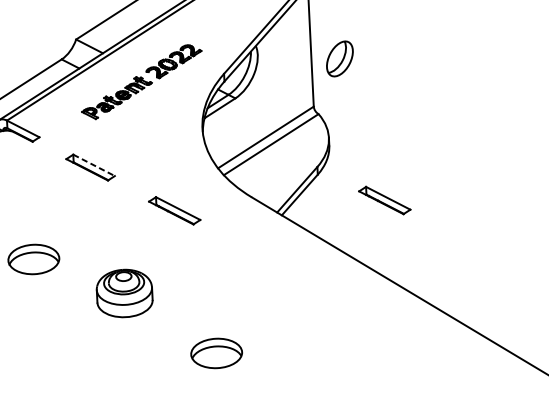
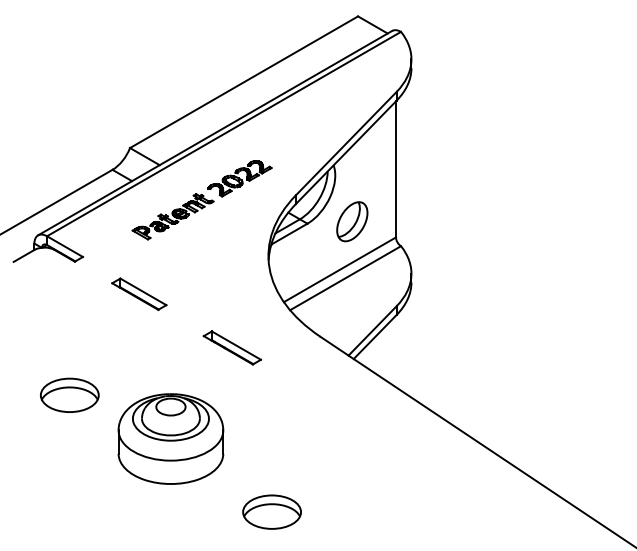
part: (340, 58) -> (352, 221), moved
line: (94, 165) -> (143, 291), dashed -> solid
part: (384, 200) -> (471, 347), removed
part: (124, 293) -> (170, 438), size x1.67

